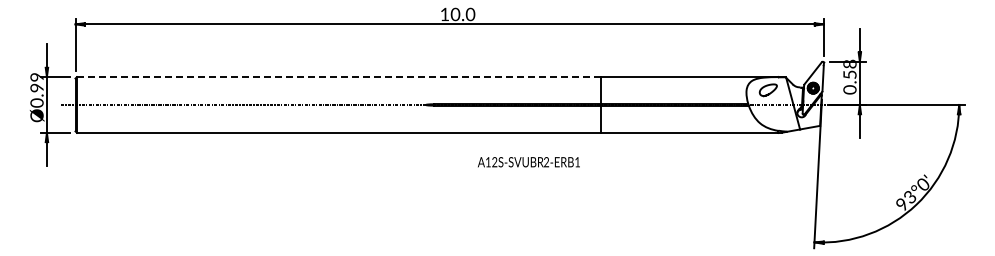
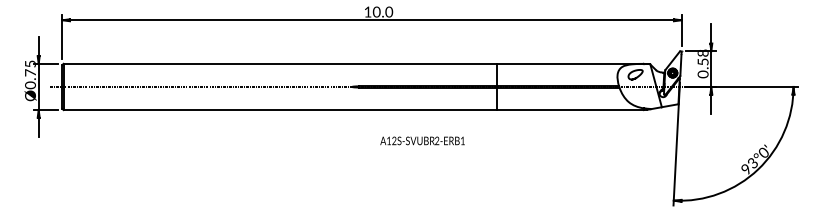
line: (338, 77) -> (279, 64), dashed -> solid
text: (36, 82) -> (30, 68), Ø0.99 -> Ø0.75
text: (528, 162) -> (422, 141), moved

